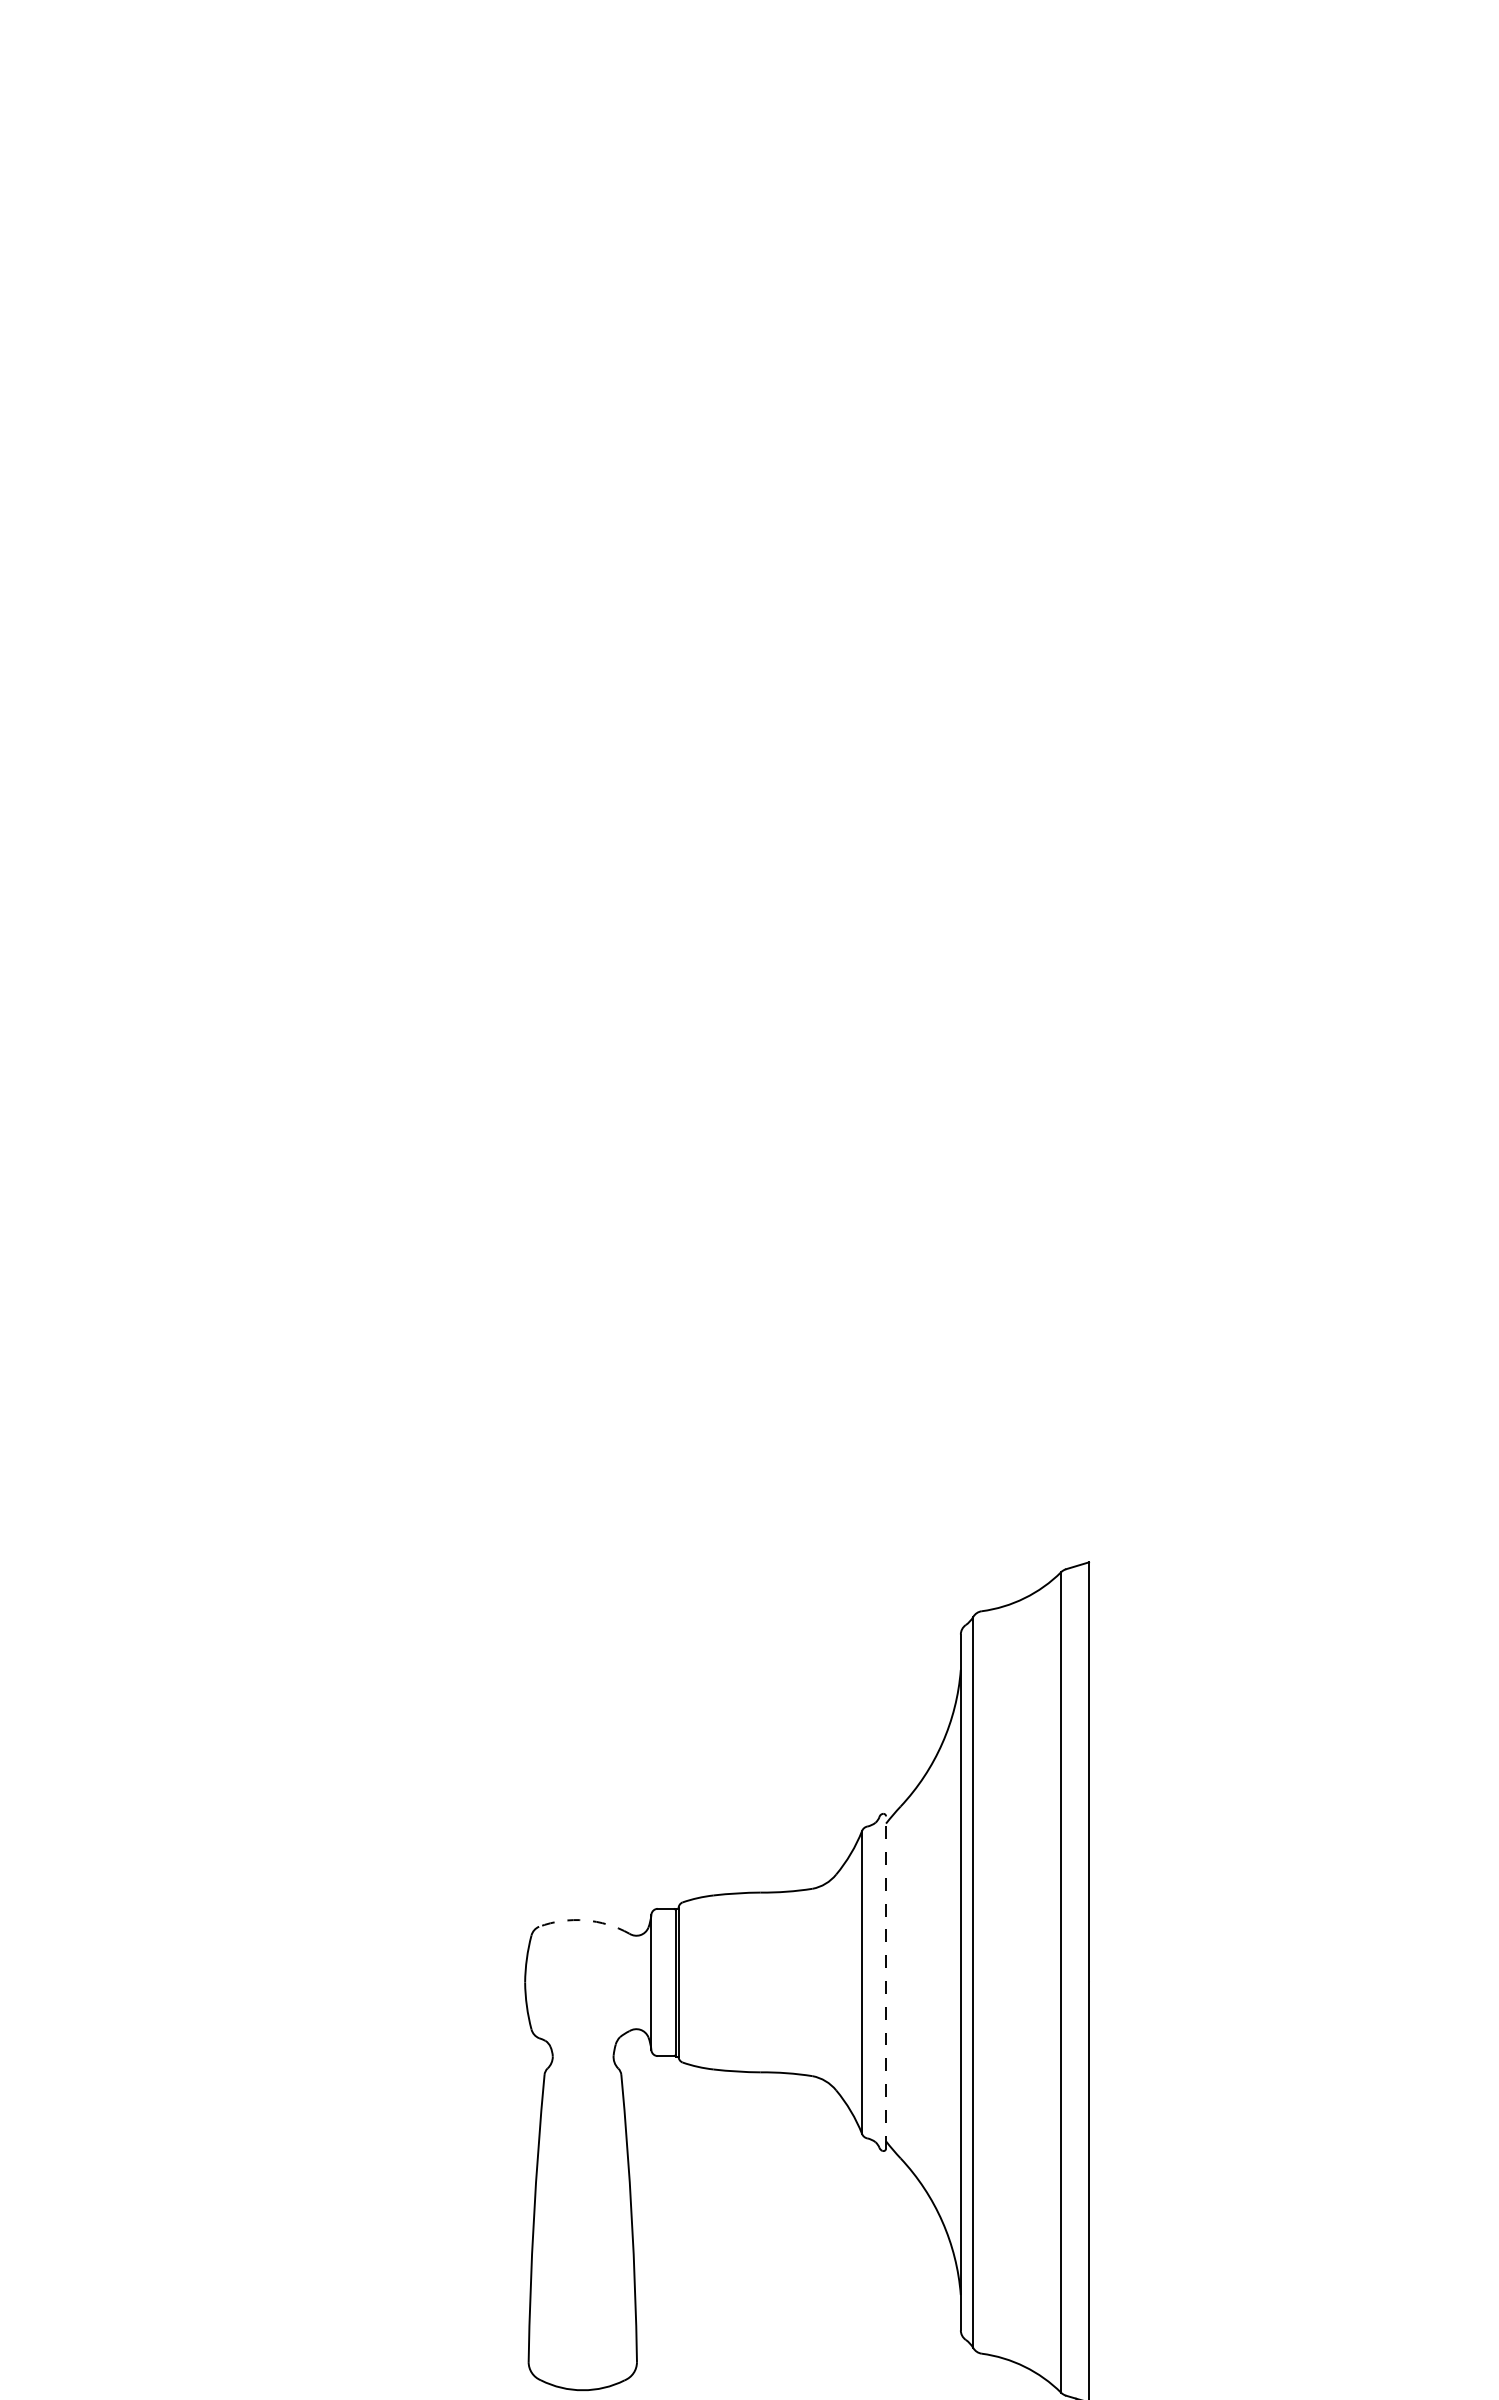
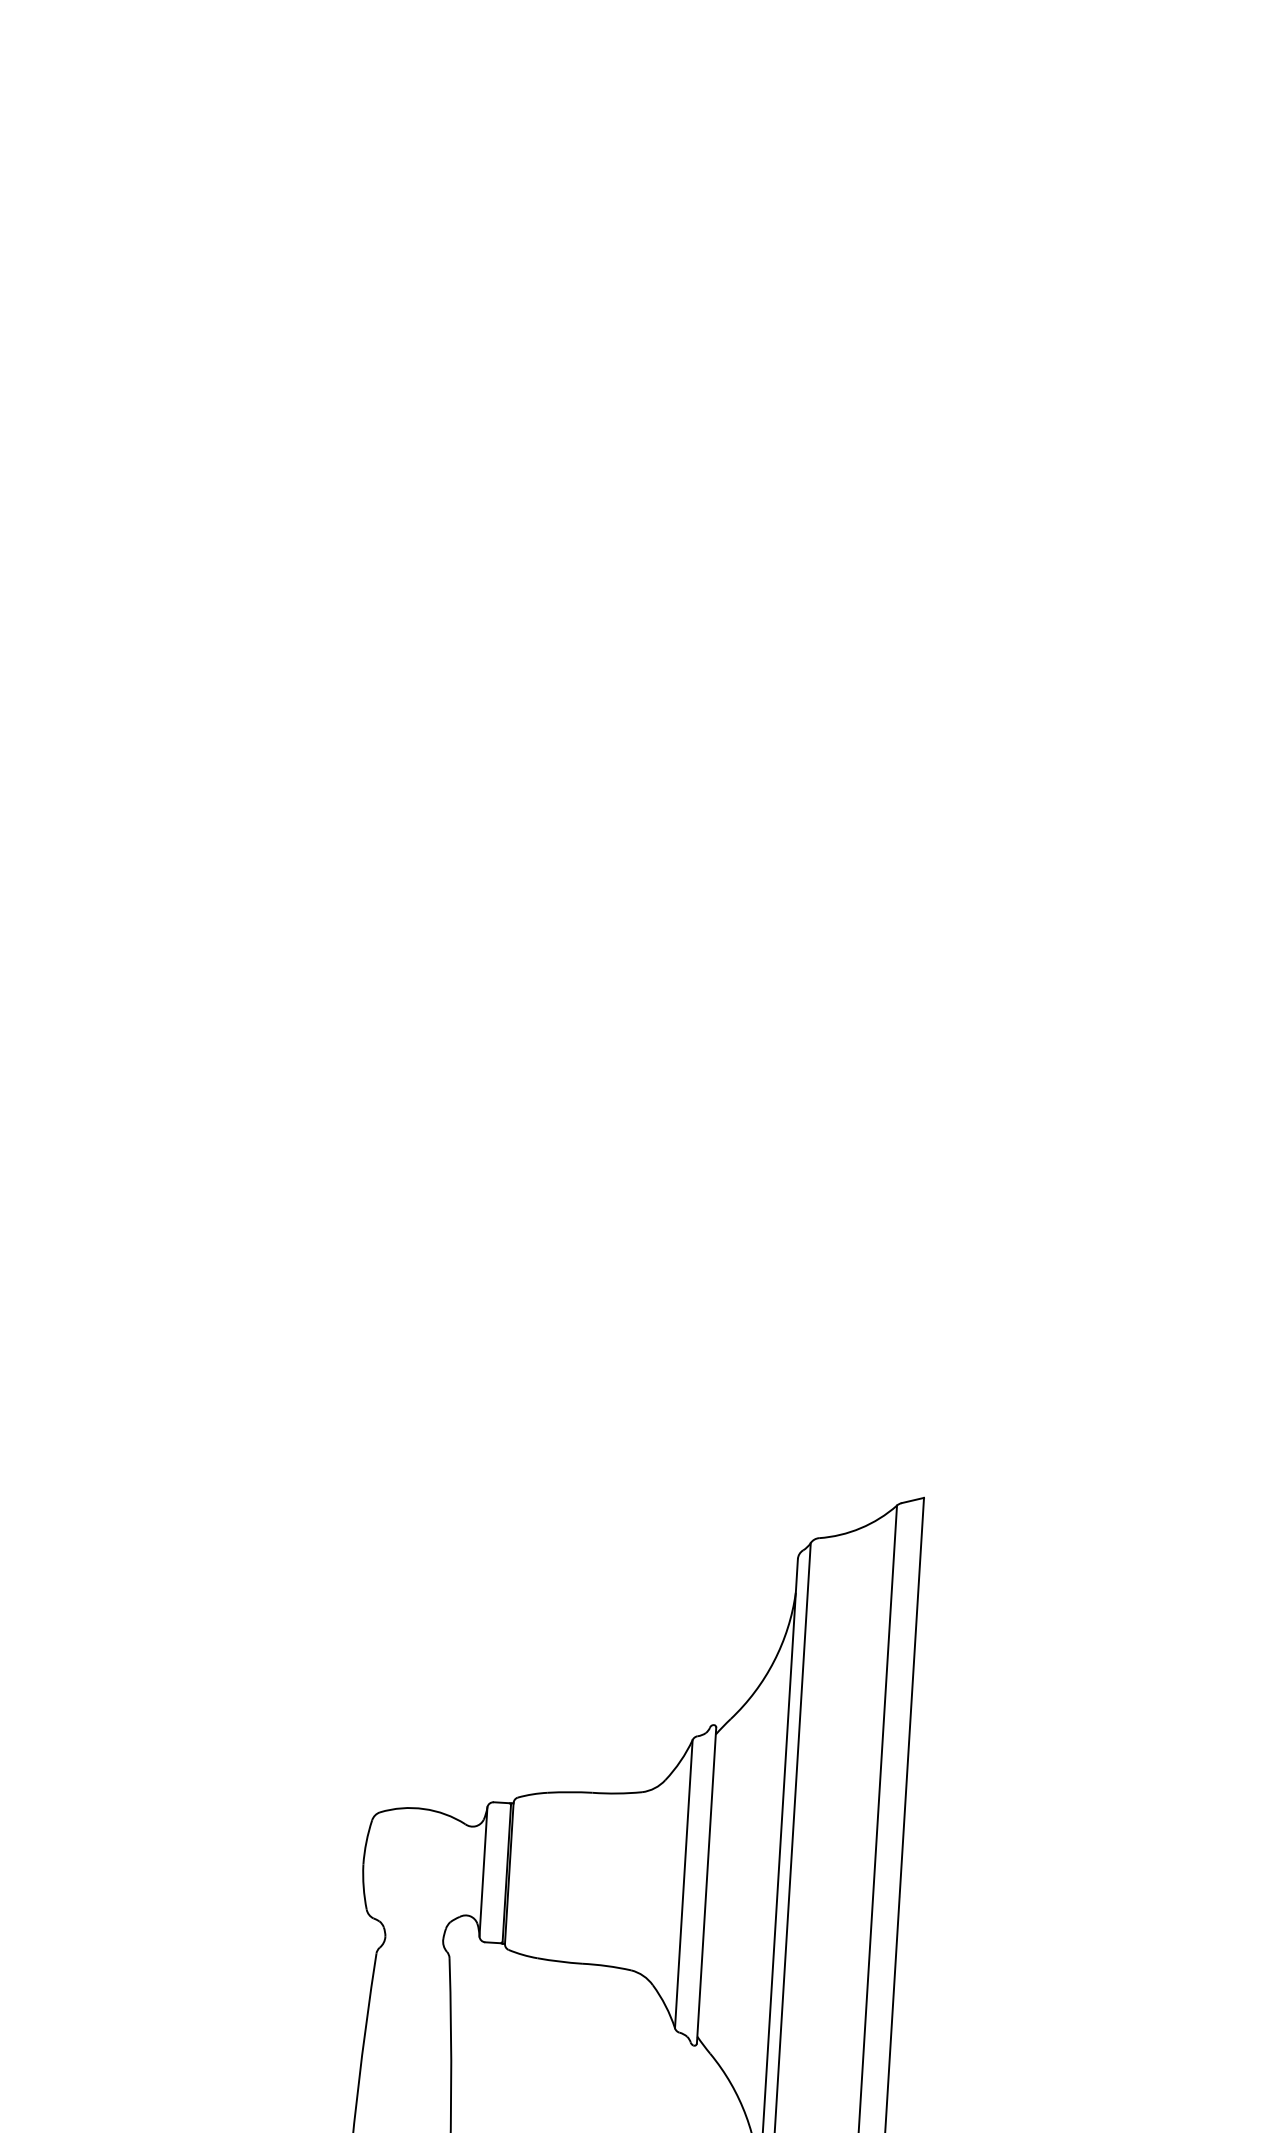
arc: (585, 1920) -> (424, 1809), dashed -> solid
line: (886, 1981) -> (707, 1884), dashed -> solid

